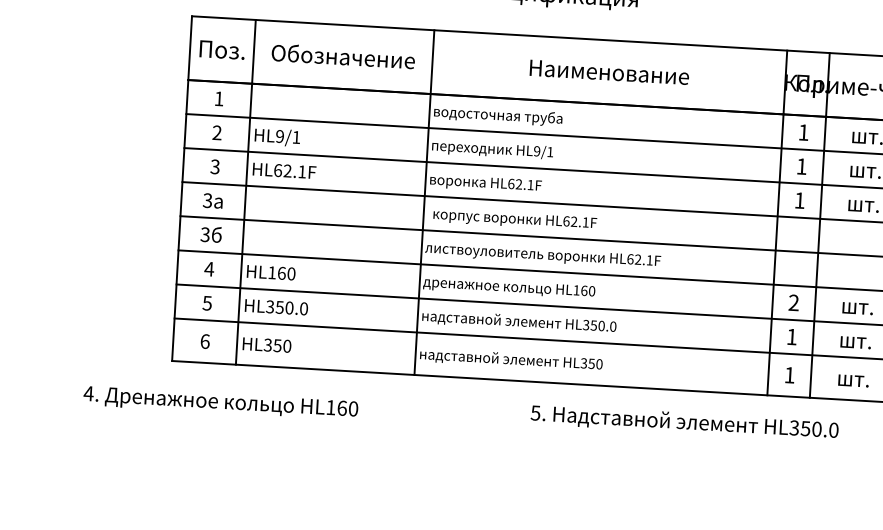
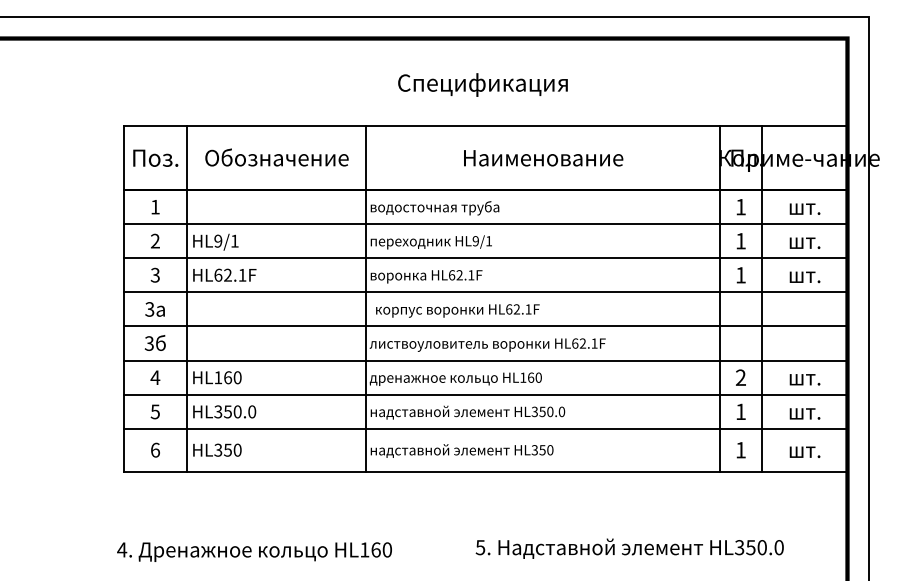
text: (220, 402) -> (254, 551), moved
text: (684, 422) -> (629, 548), moved

